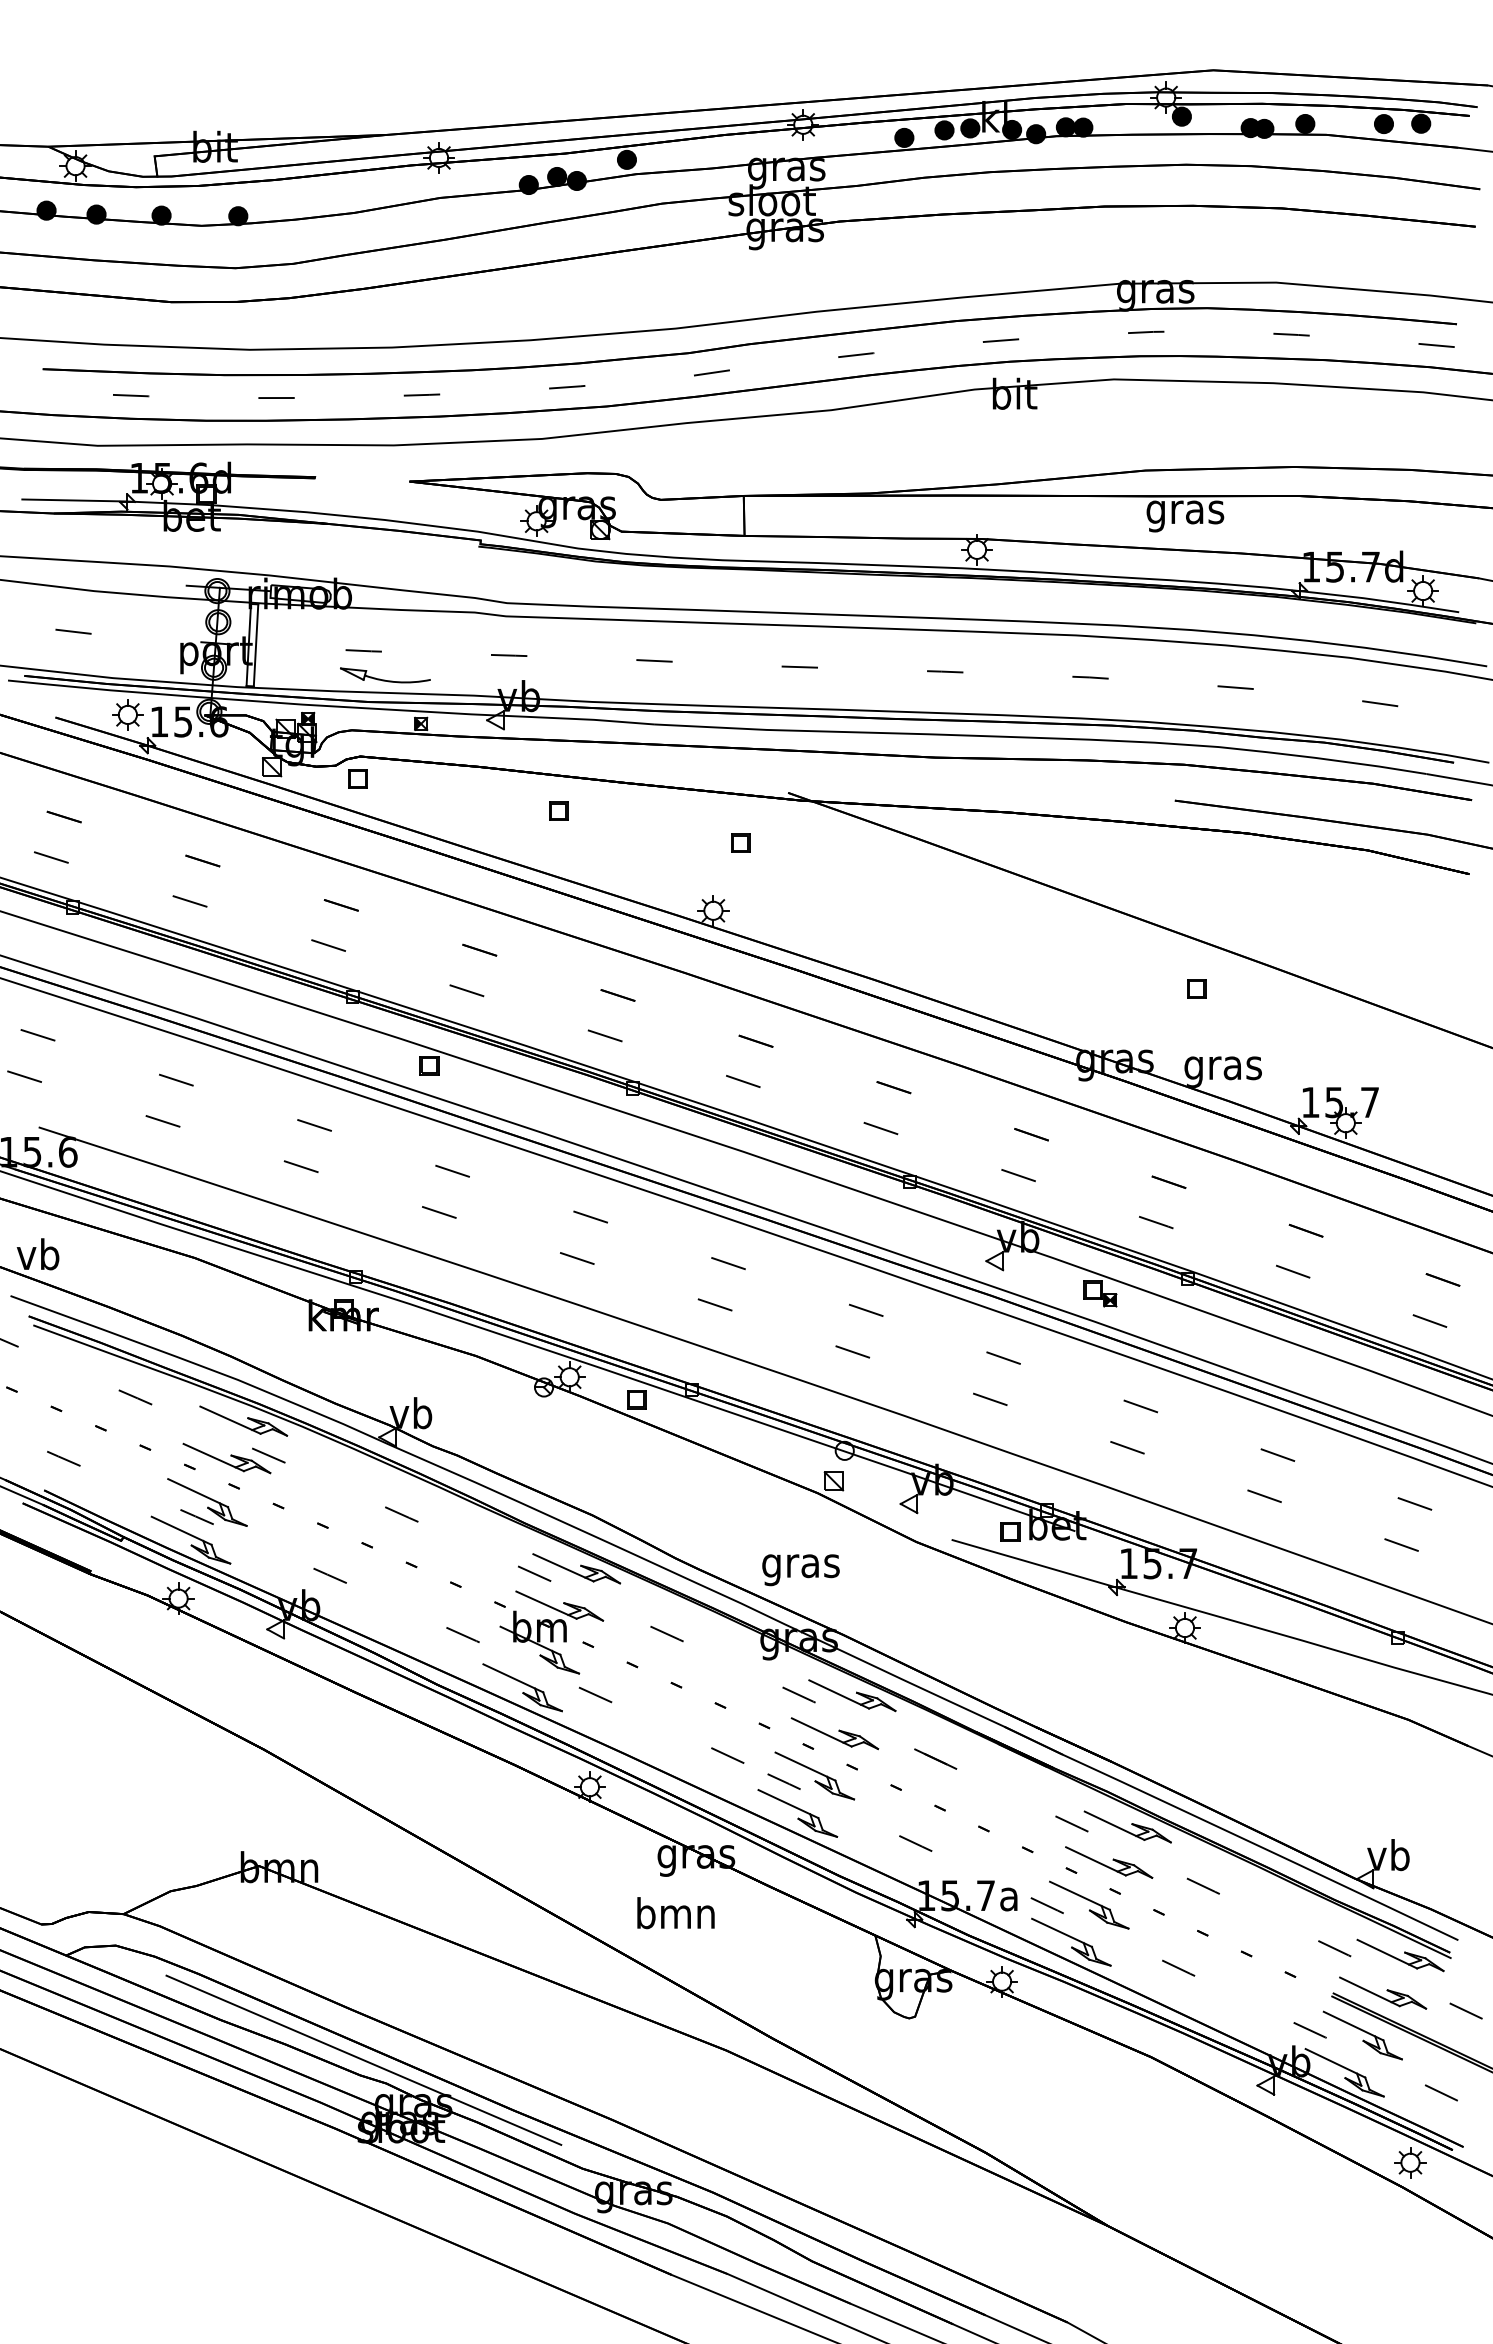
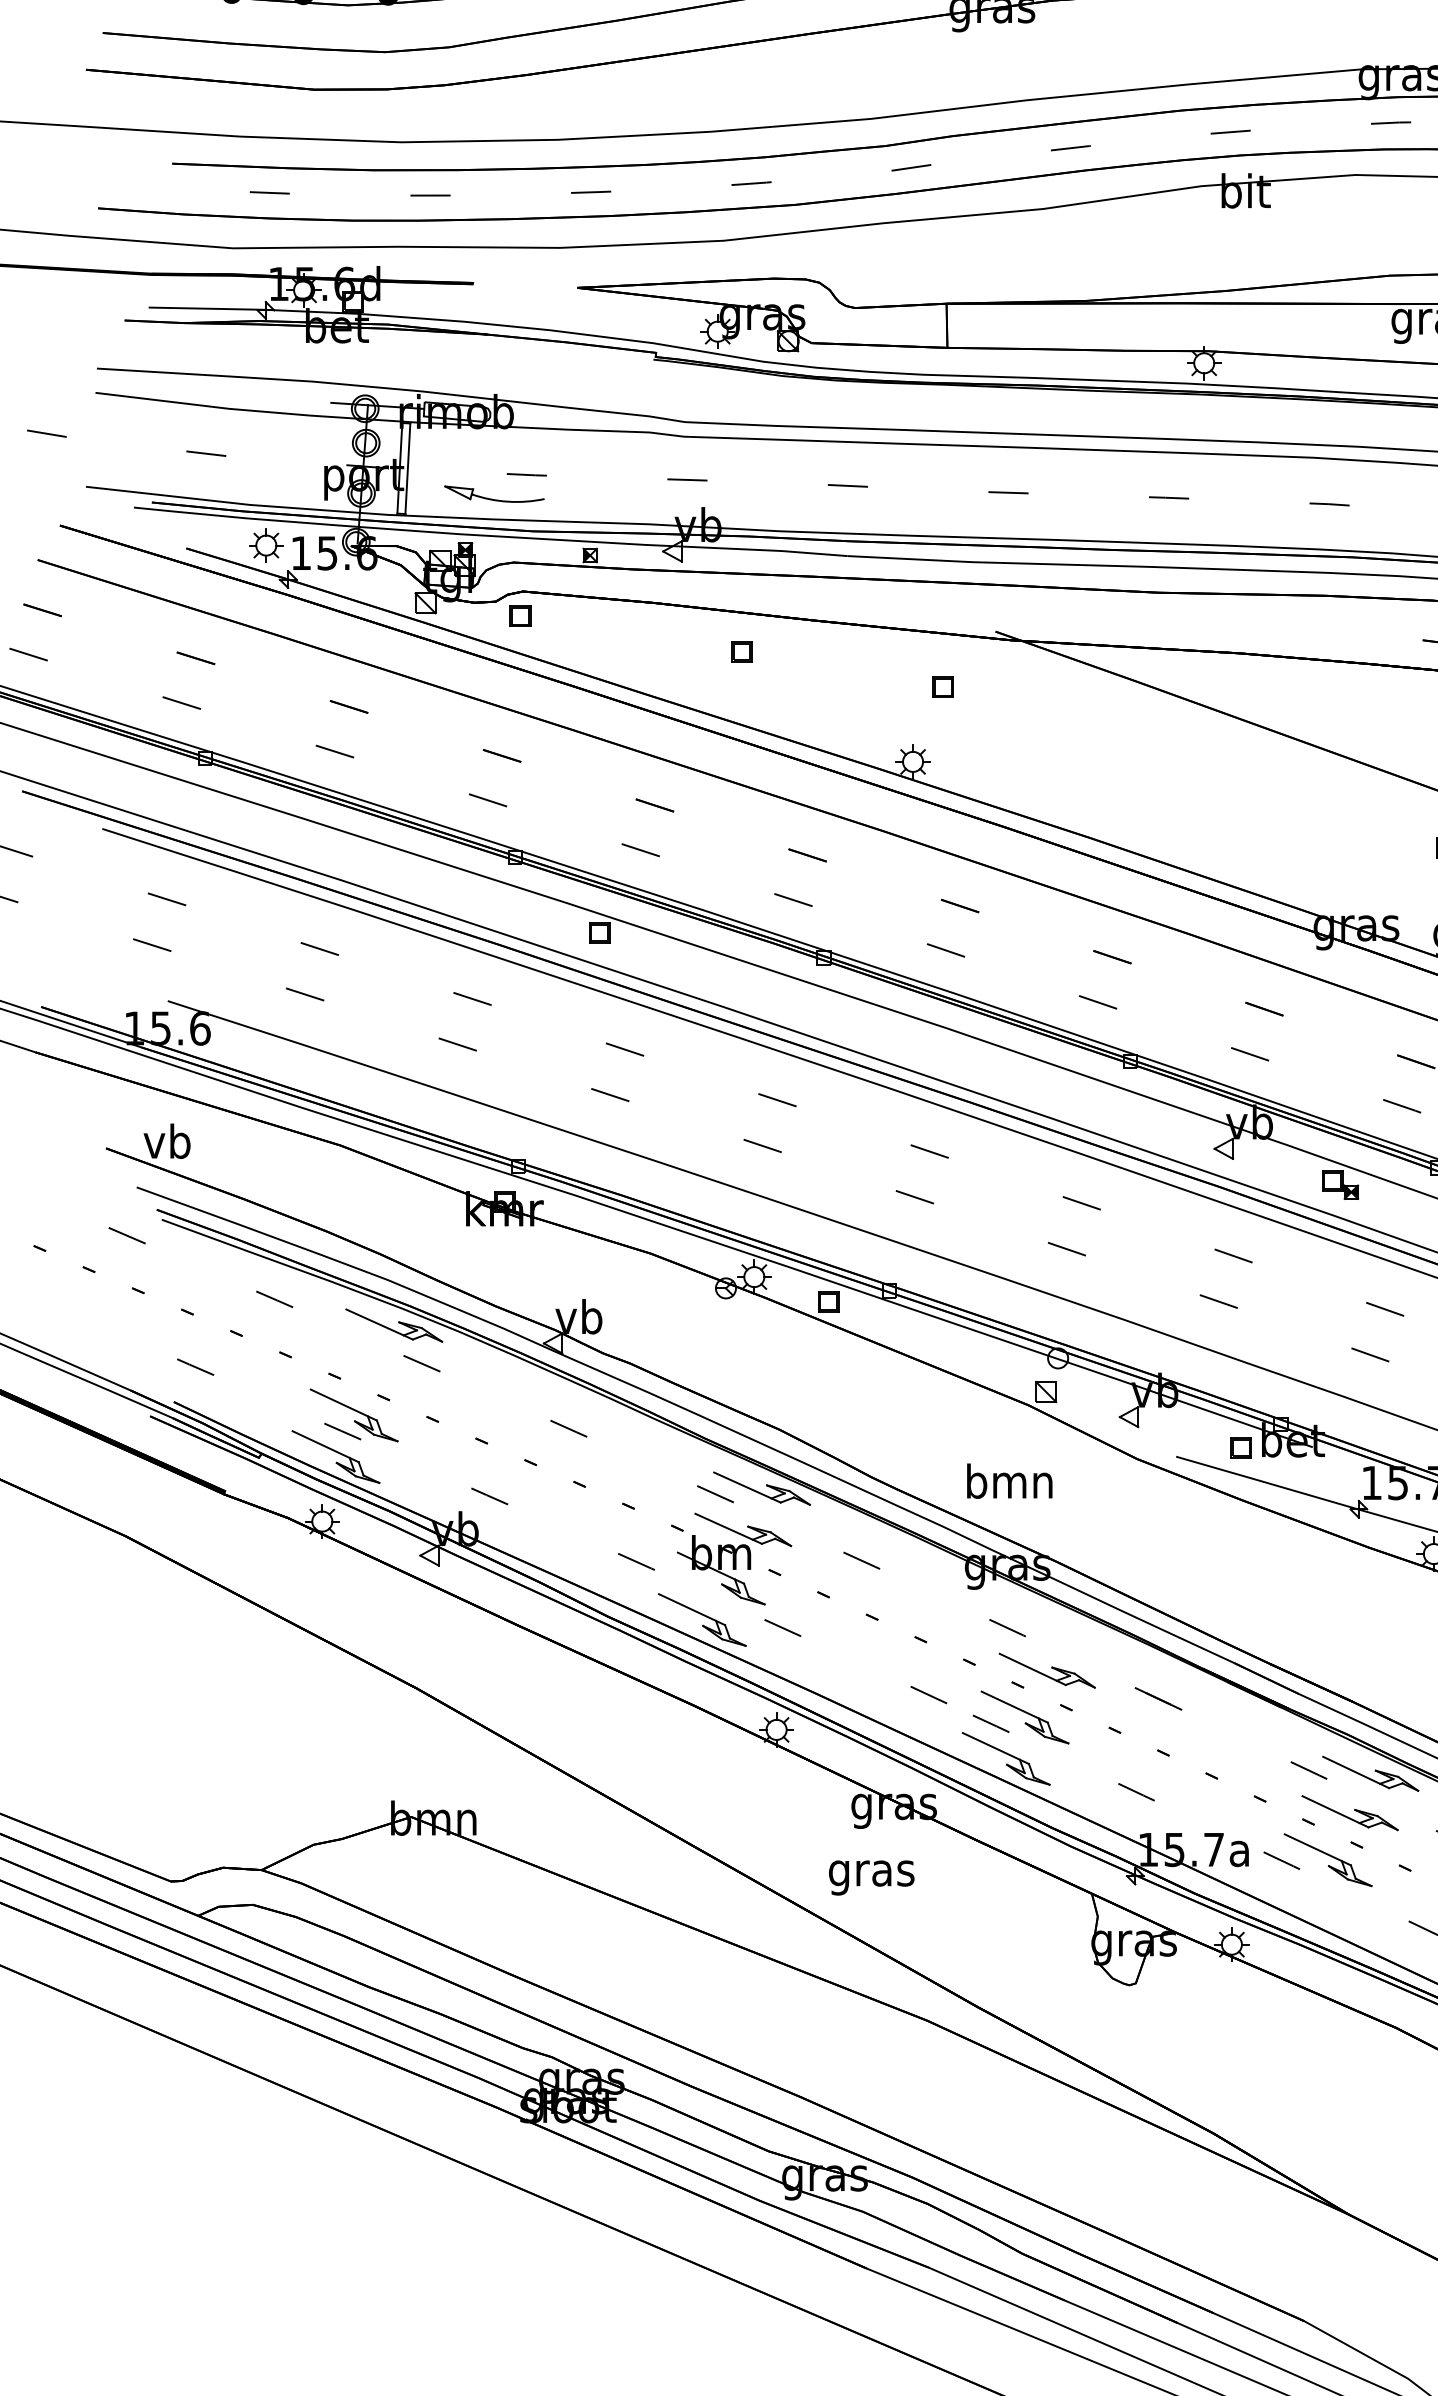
part: (385, 675) -> (494, 494), moved
part: (226, 1458) -> (375, 1366), removed
text: (800, 1566) -> (1009, 1486), gras -> bmn
part: (852, 1695) -> (1066, 1628), removed
text: (675, 1917) -> (871, 1873), bmn -> gras
part: (1071, 1941) -> (1308, 1900), removed
line: (363, 2059) -> (526, 2030), removed

